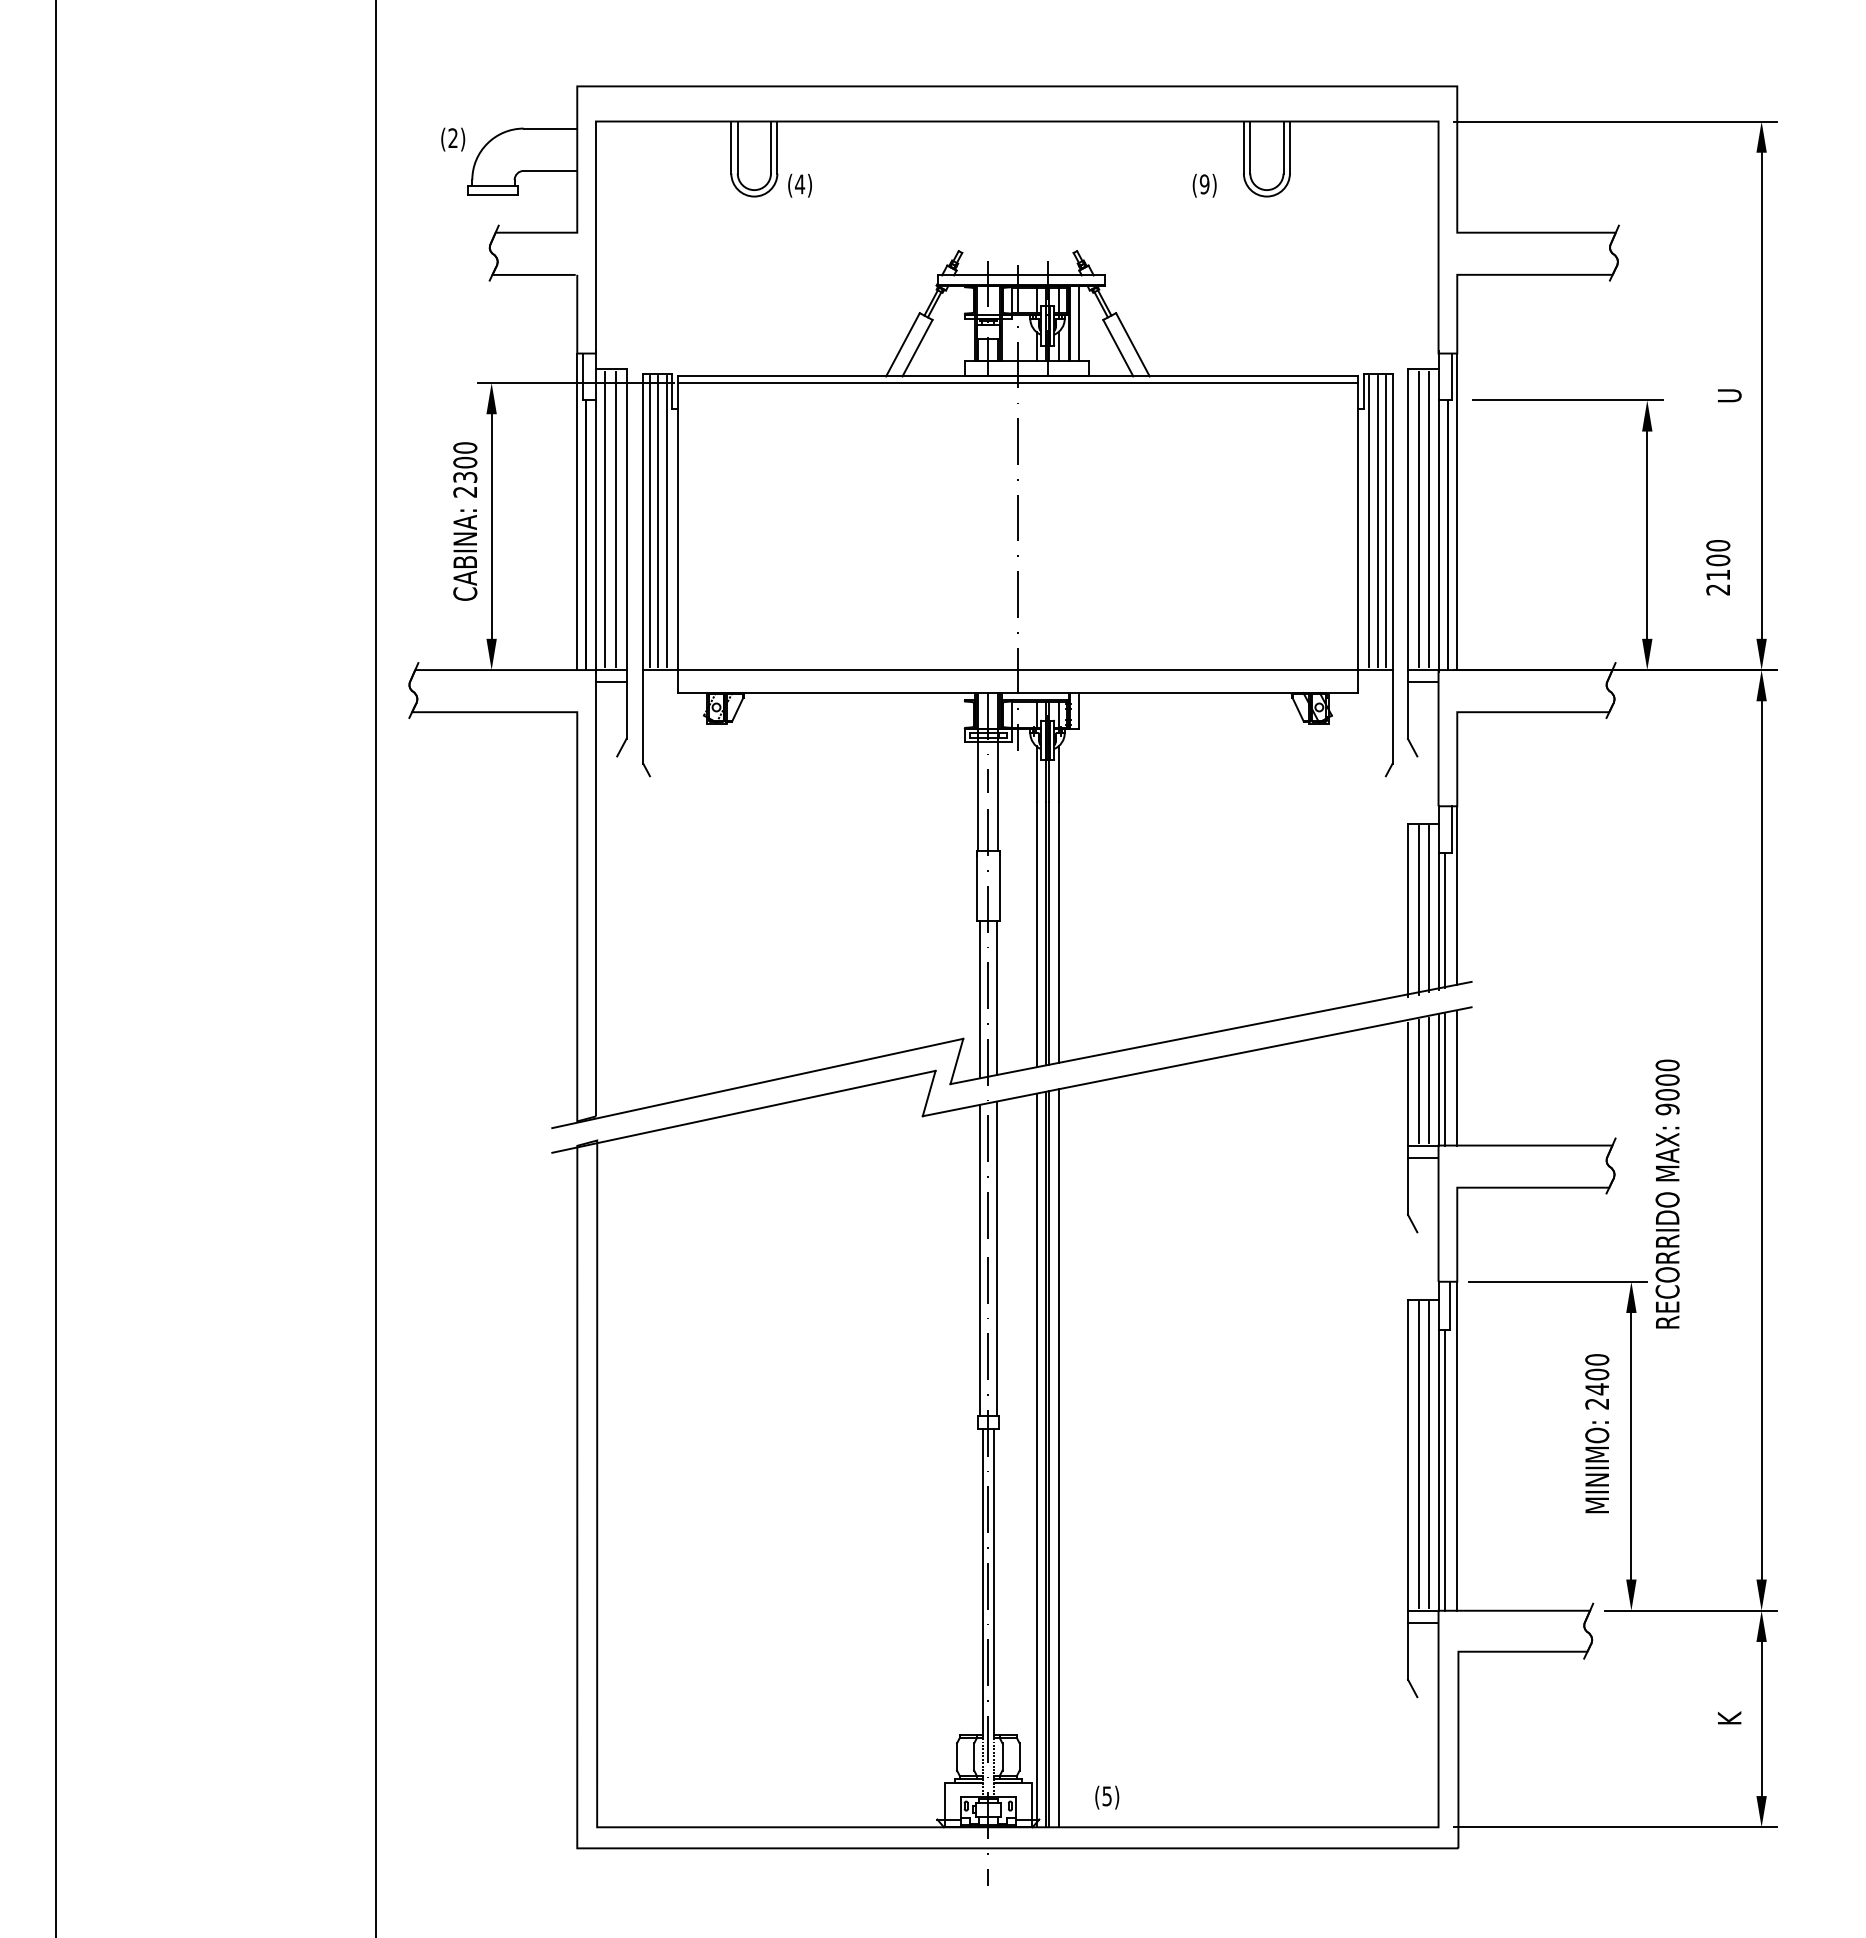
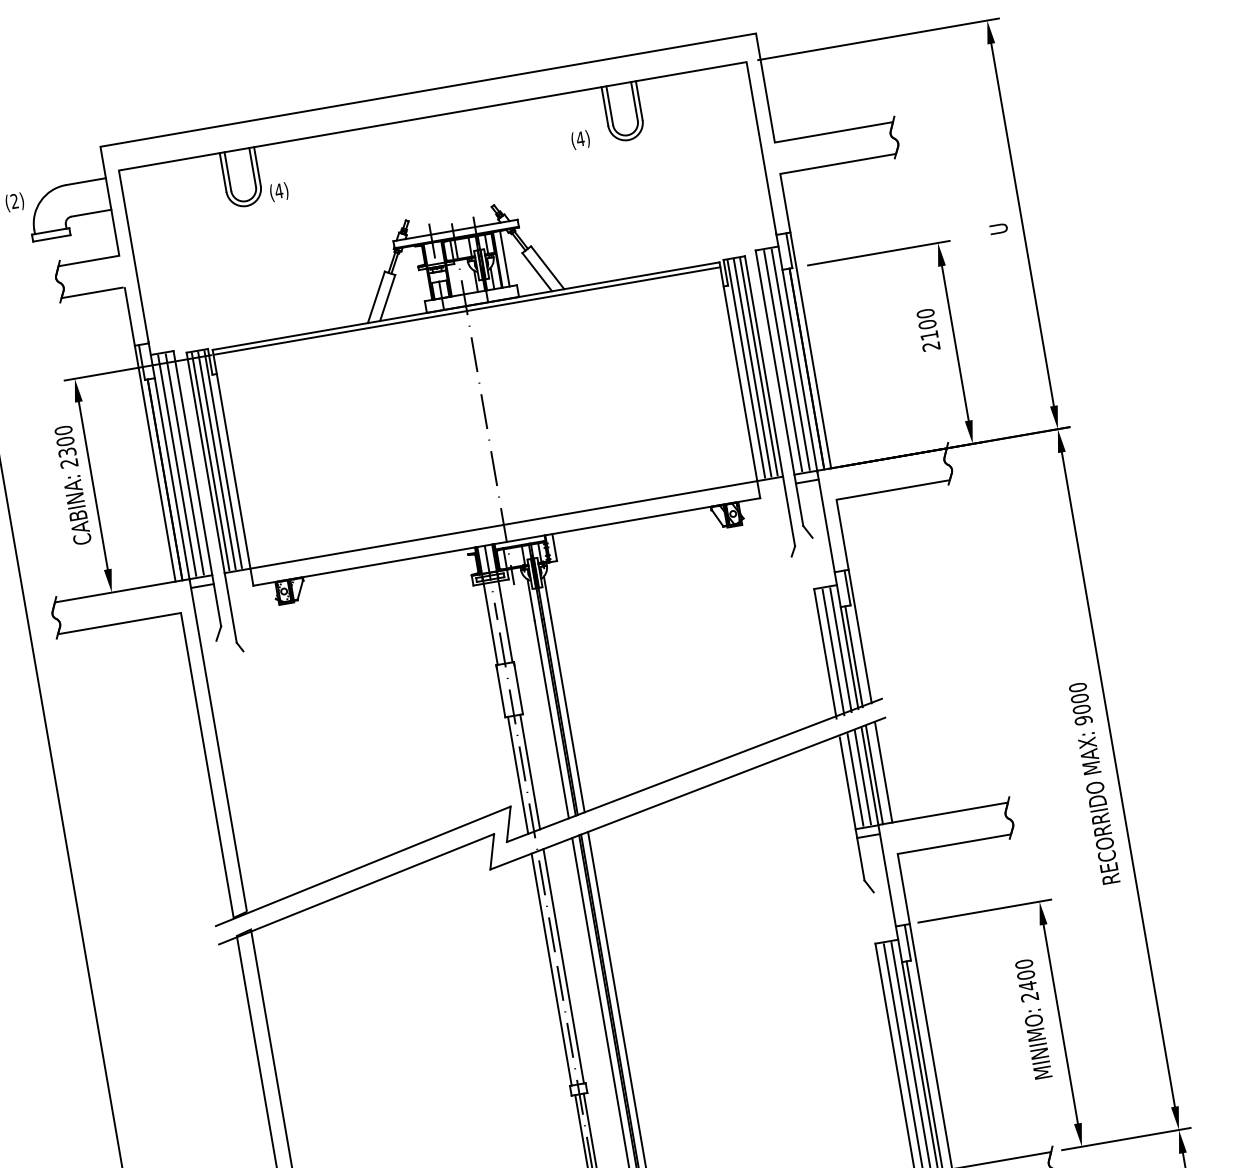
text: (1204, 184) -> (580, 139), (9) -> (4)
text: (1718, 567) -> (928, 329), moved
text: (1667, 1193) -> (1094, 783), moved

